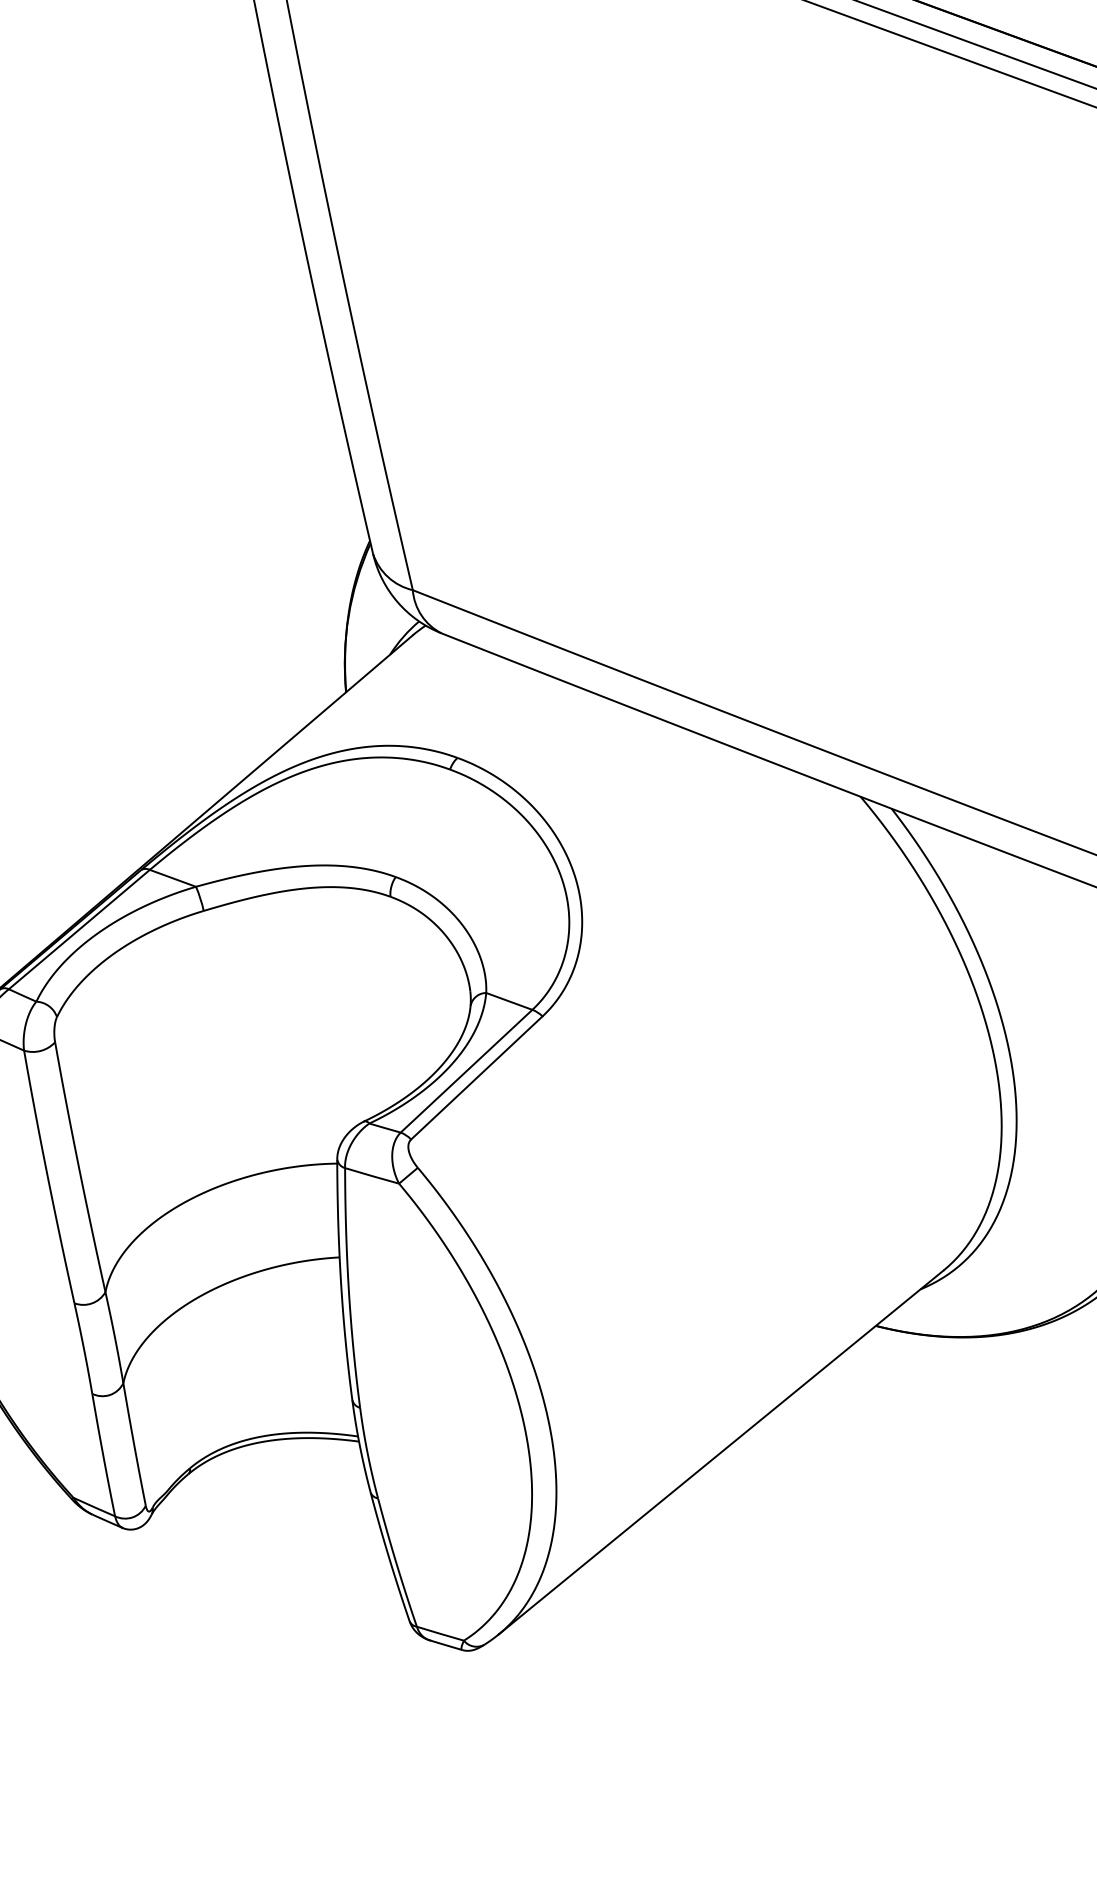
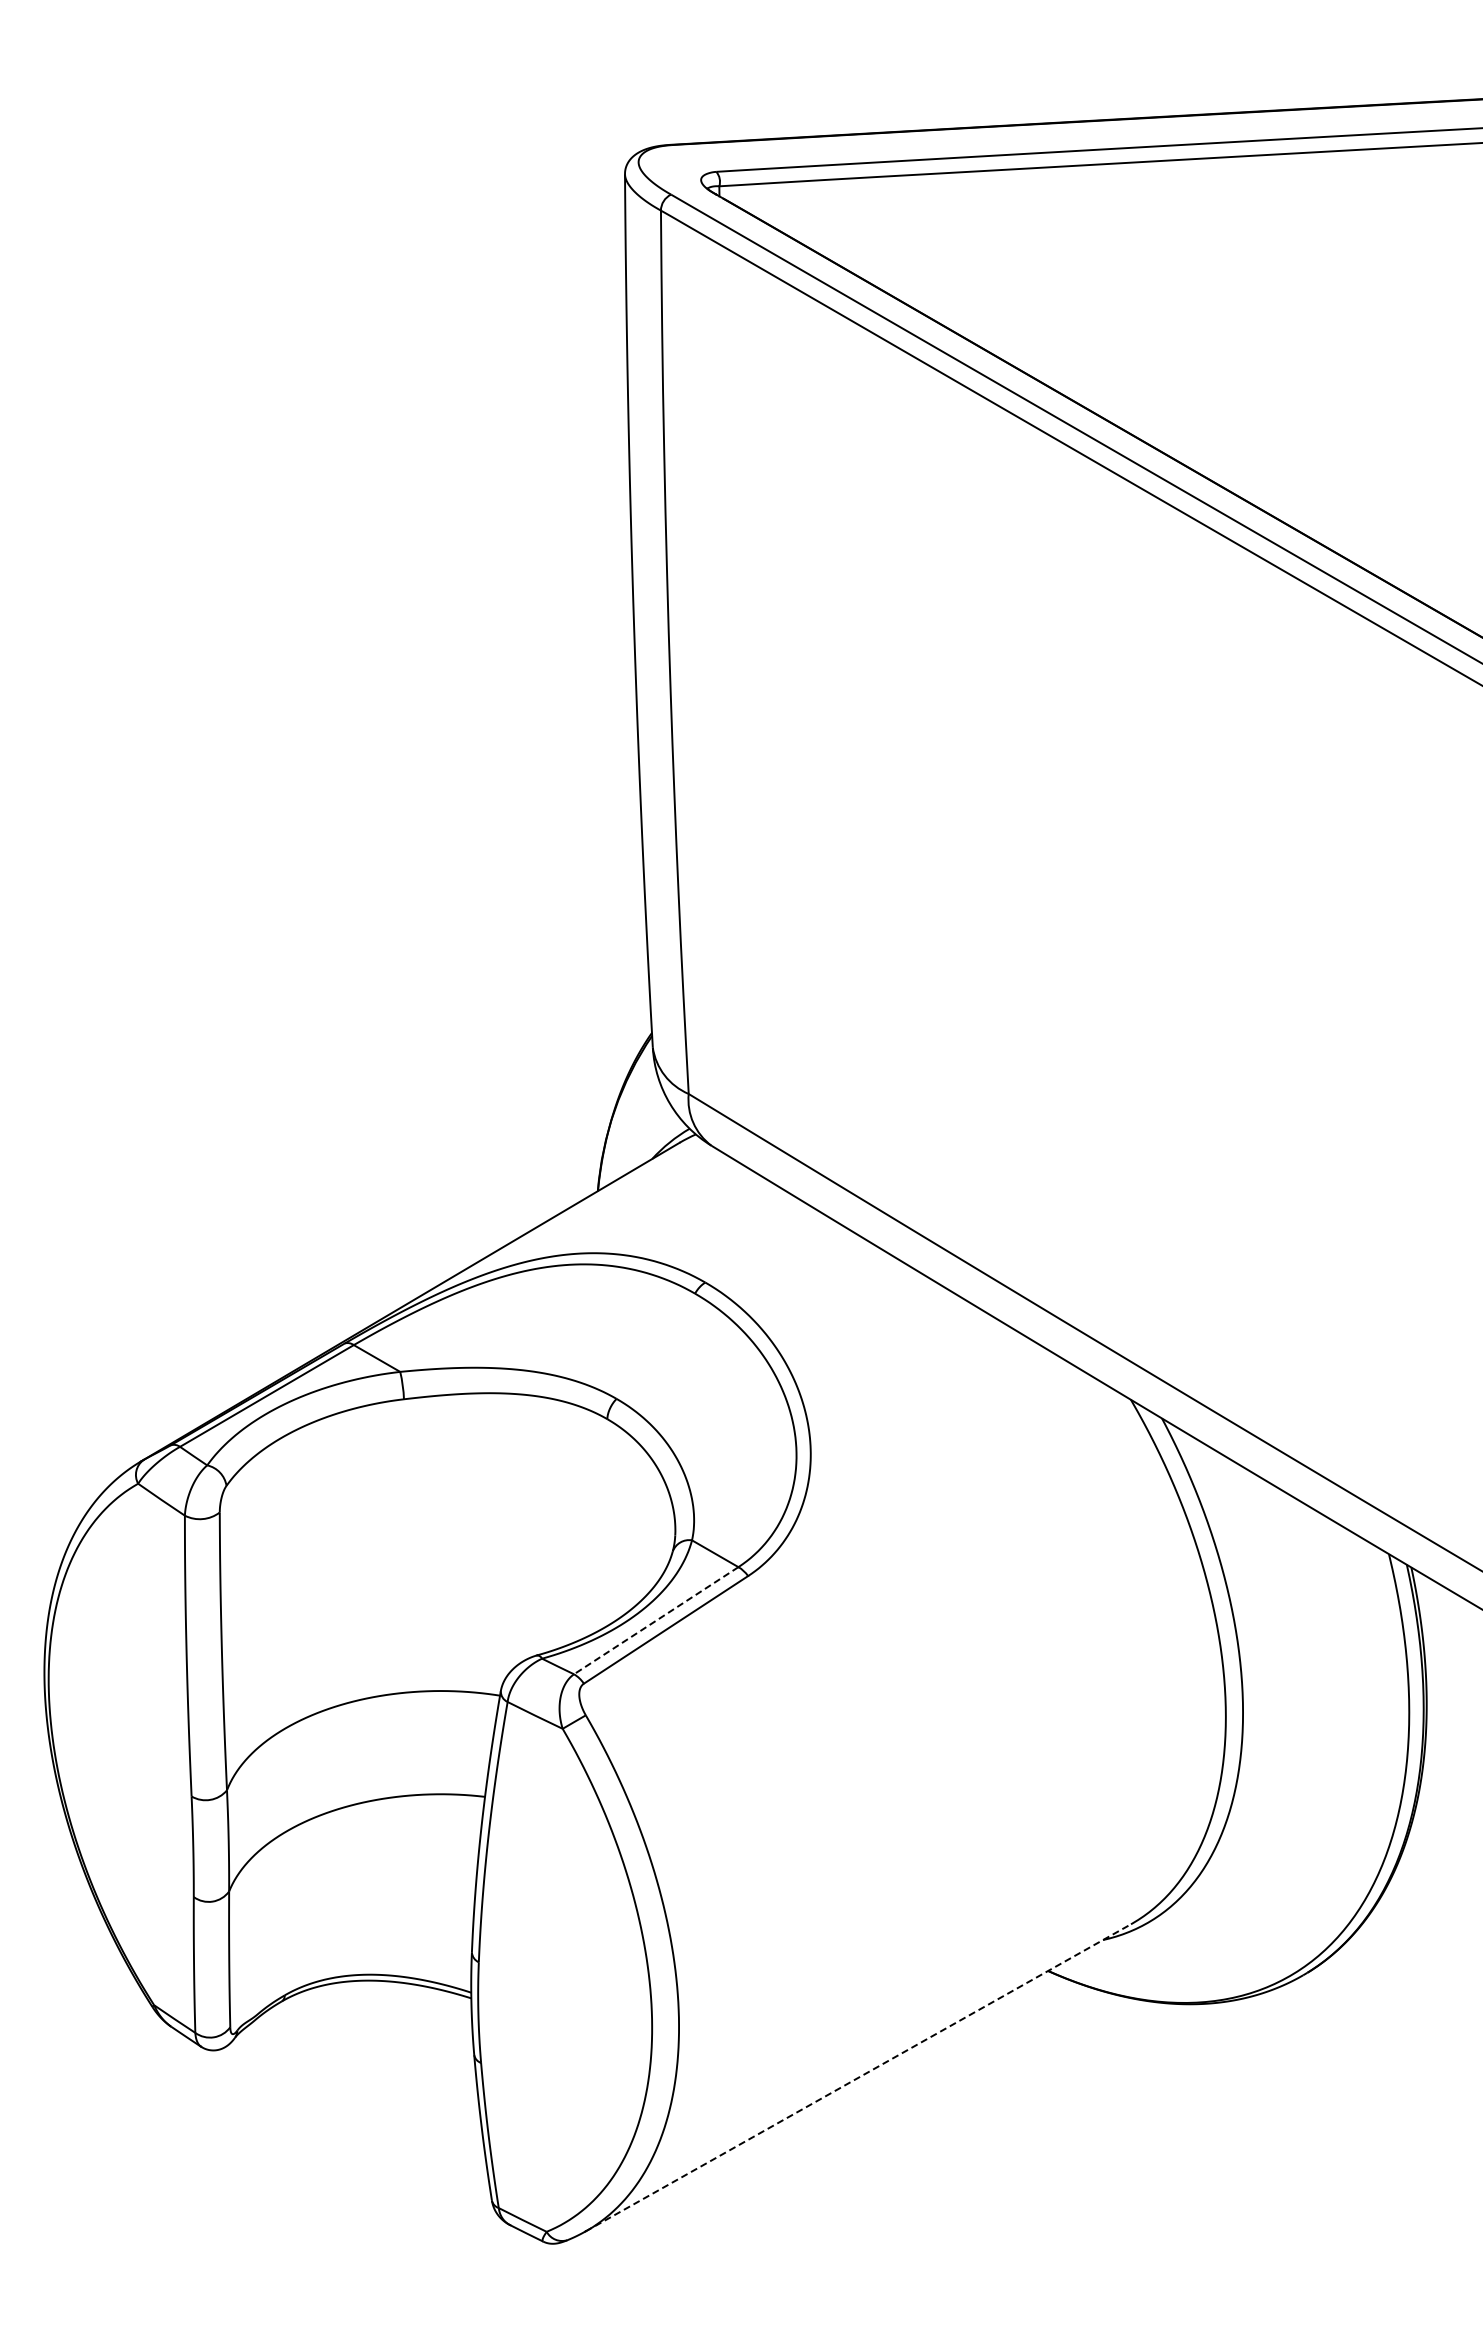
line: (465, 1071) -> (655, 1620), solid -> dashed
line: (721, 1452) -> (858, 2077), solid -> dashed

